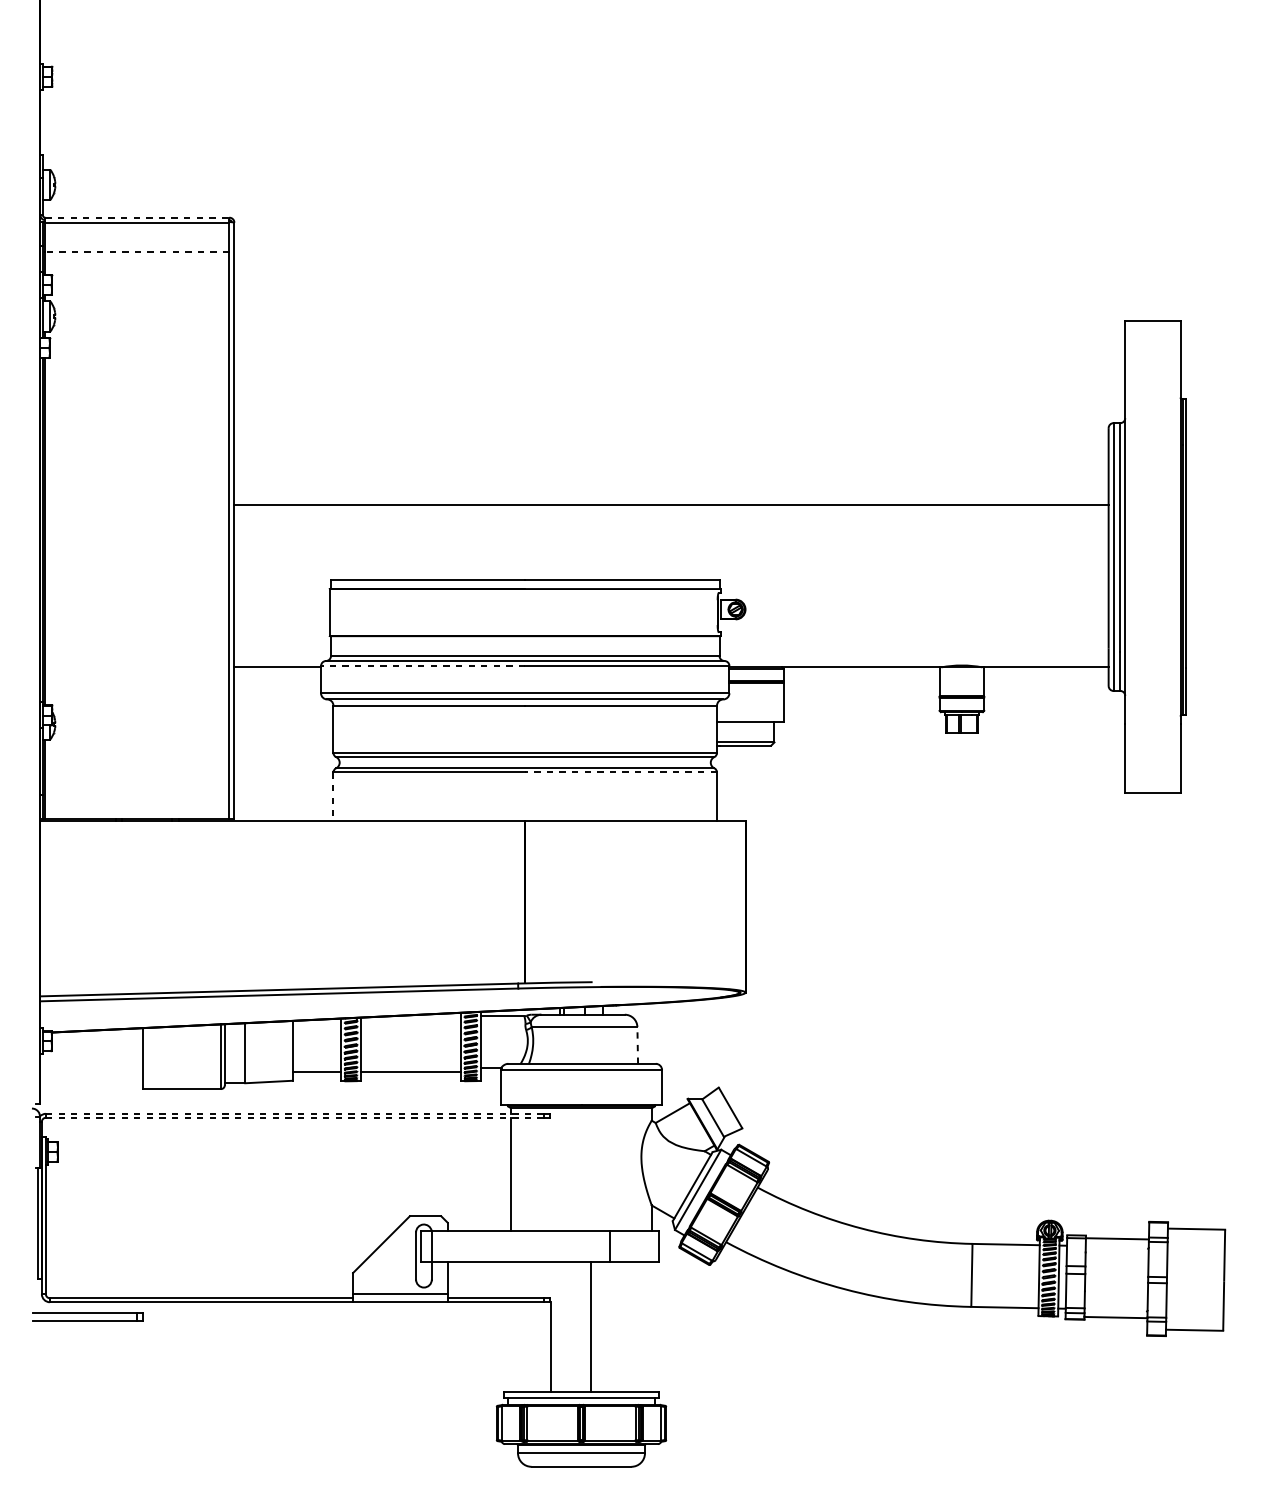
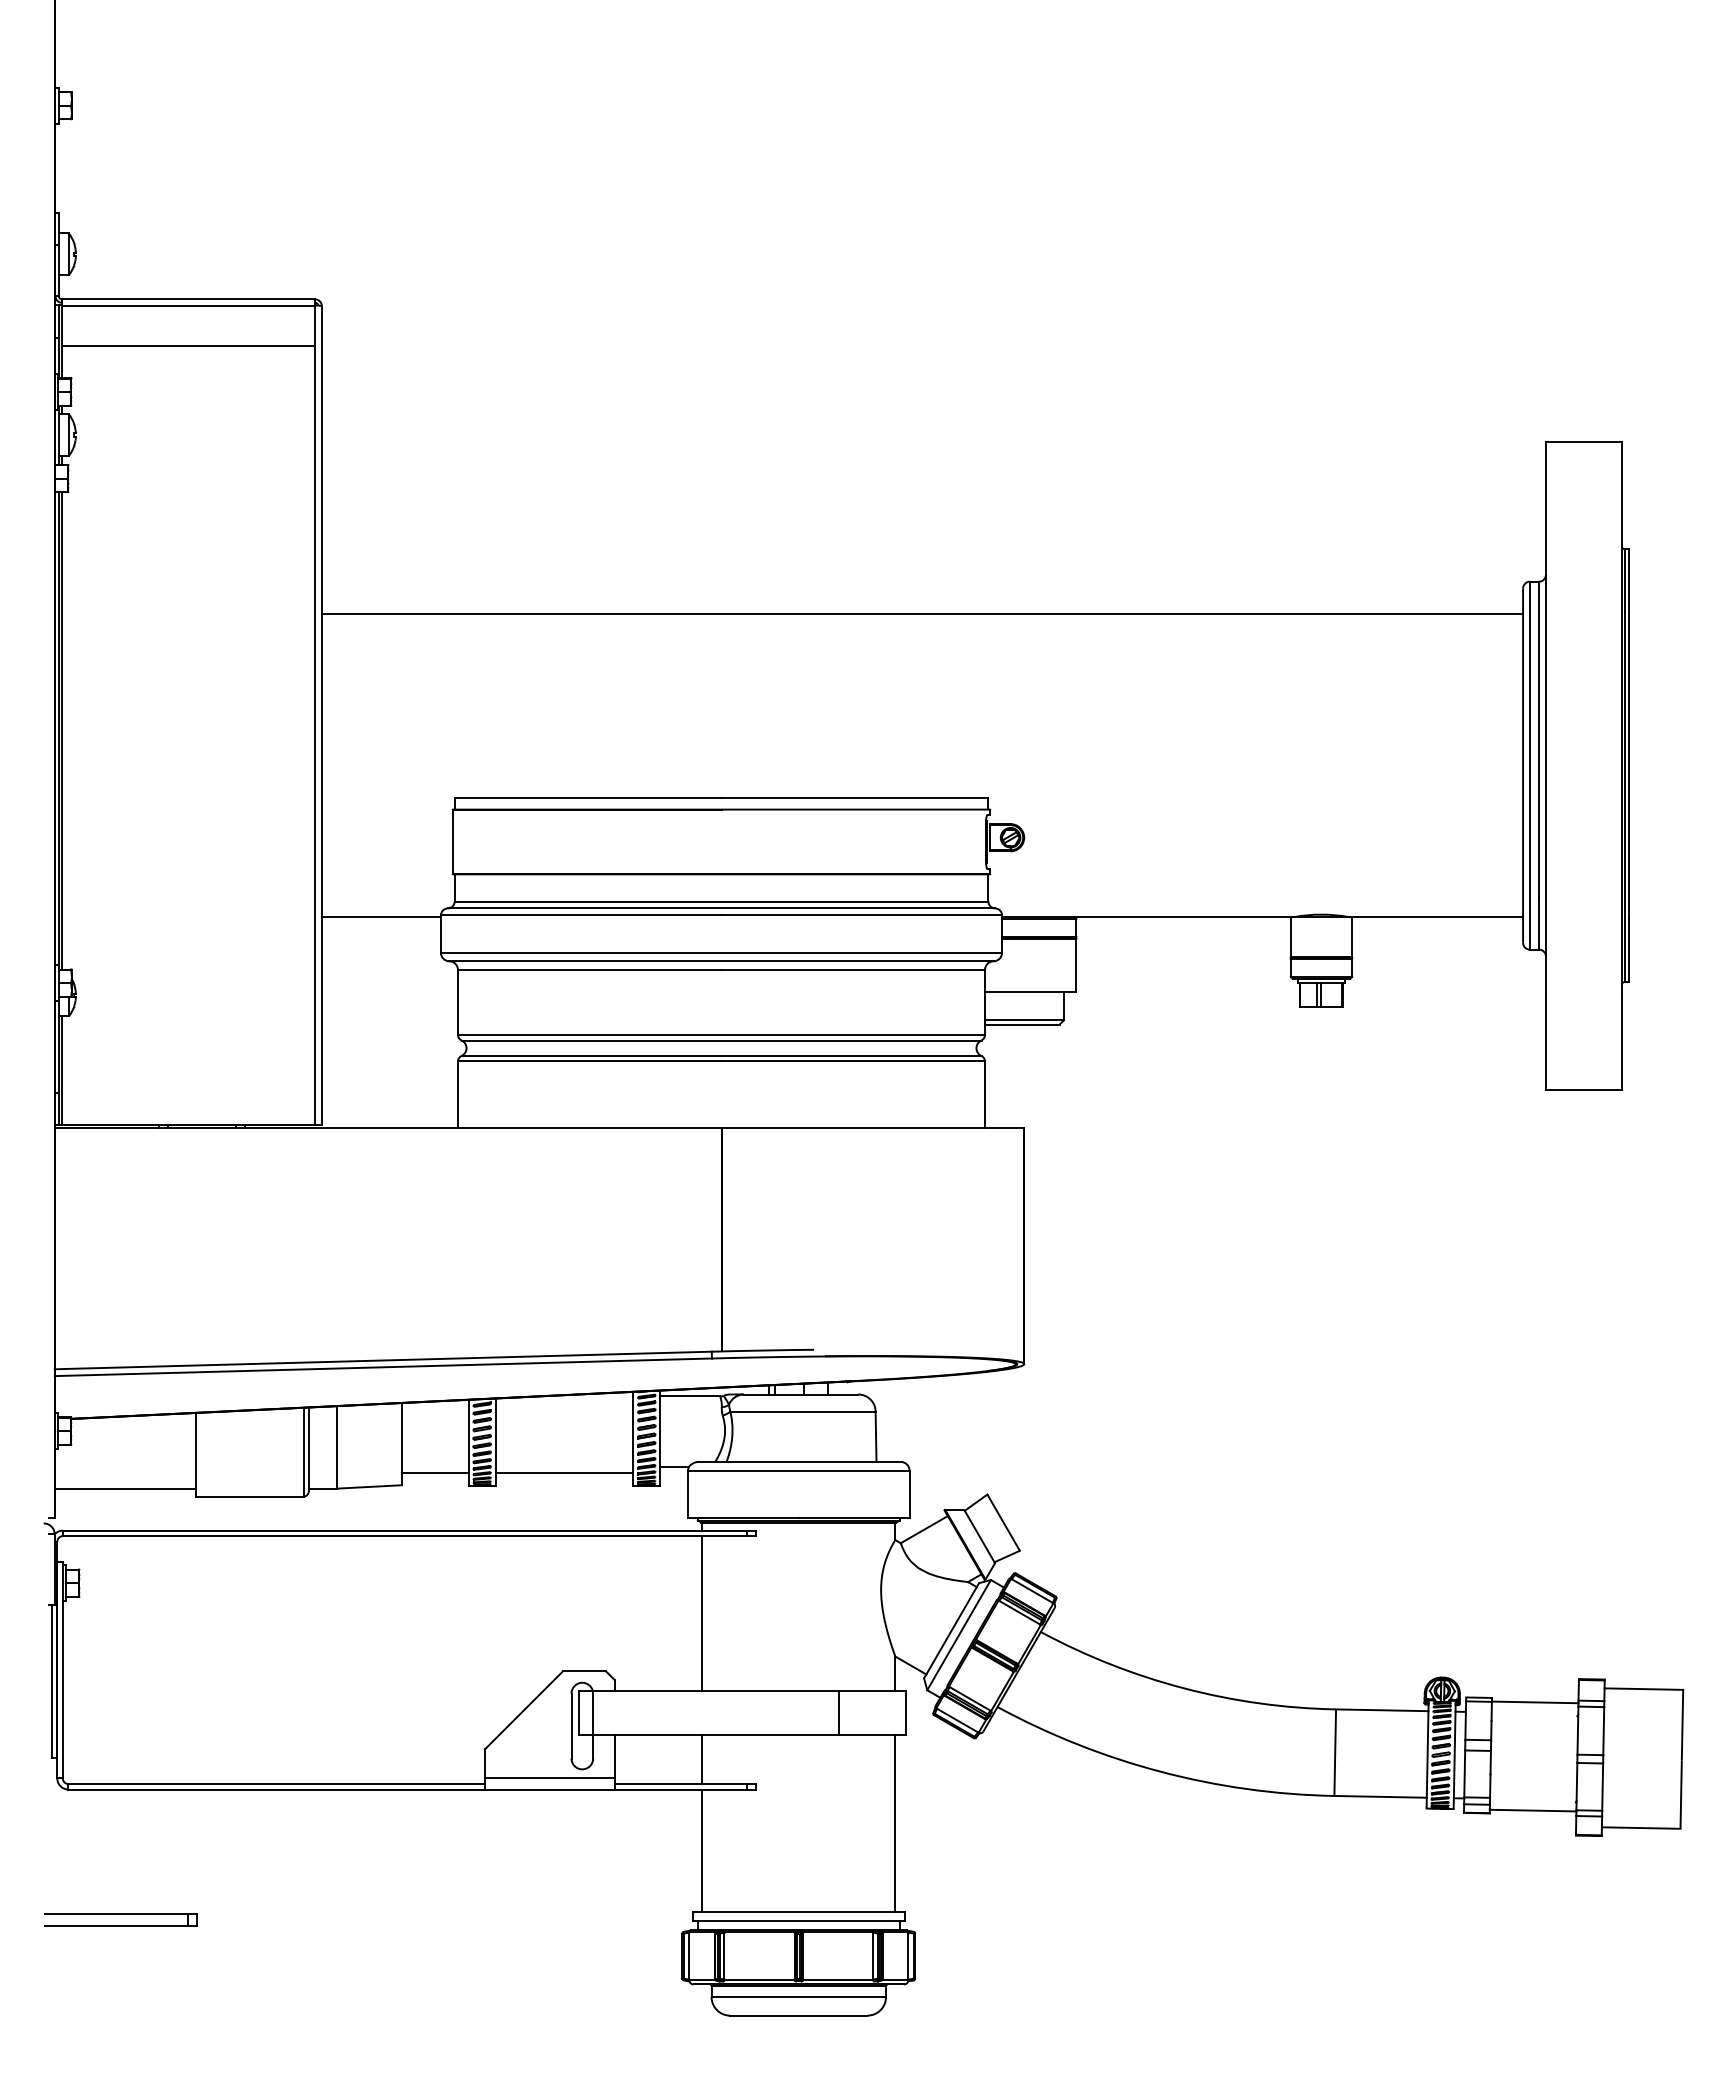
line: (138, 217) -> (189, 299), dashed -> solid
line: (137, 251) -> (188, 346), dashed -> solid
line: (671, 505) -> (922, 614), moved
line: (422, 666) -> (580, 915), dashed -> solid
line: (621, 772) -> (853, 1061), dashed -> solid
line: (333, 797) -> (458, 1095), dashed -> solid
line: (638, 1045) -> (876, 1436), dashed -> solid
line: (91, 1083) -> (125, 1488), added
line: (294, 1113) -> (404, 1530), dashed -> solid
line: (294, 1118) -> (404, 1536), dashed -> solid
line: (511, 1280) -> (702, 1759), added
part: (87, 1316) -> (120, 1919), moved
line: (591, 1326) -> (895, 1823), moved
line: (550, 1346) -> (702, 1850), moved

